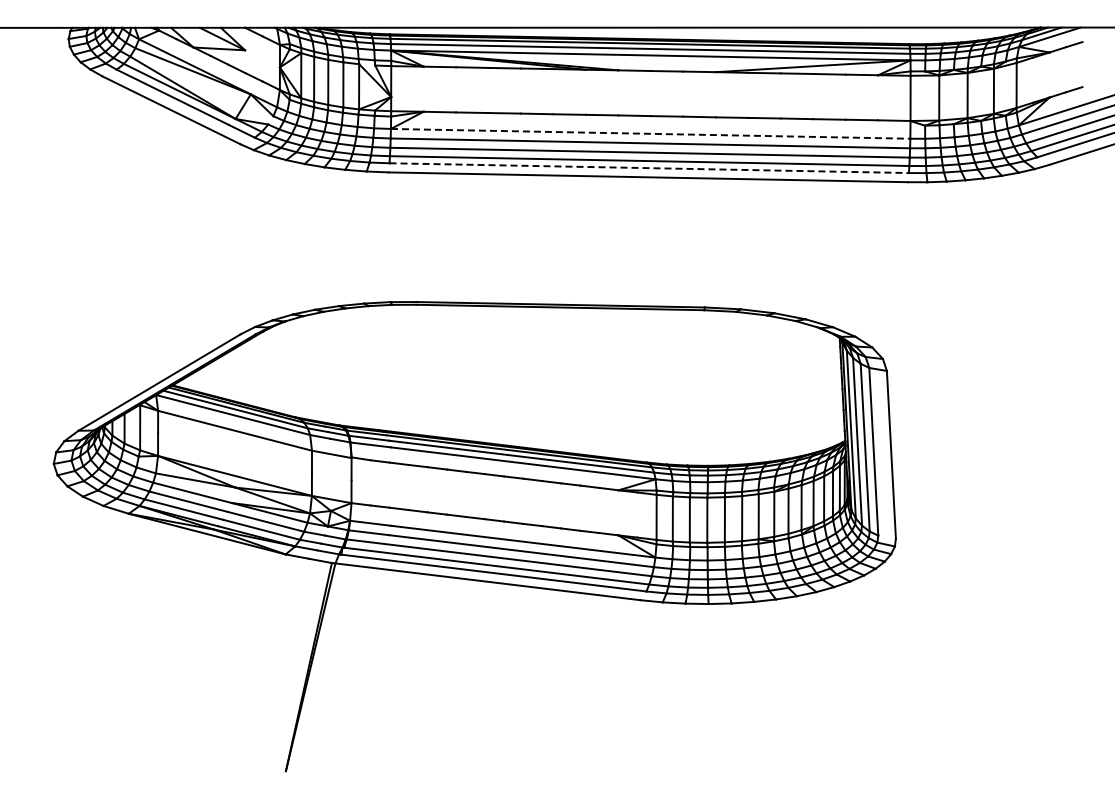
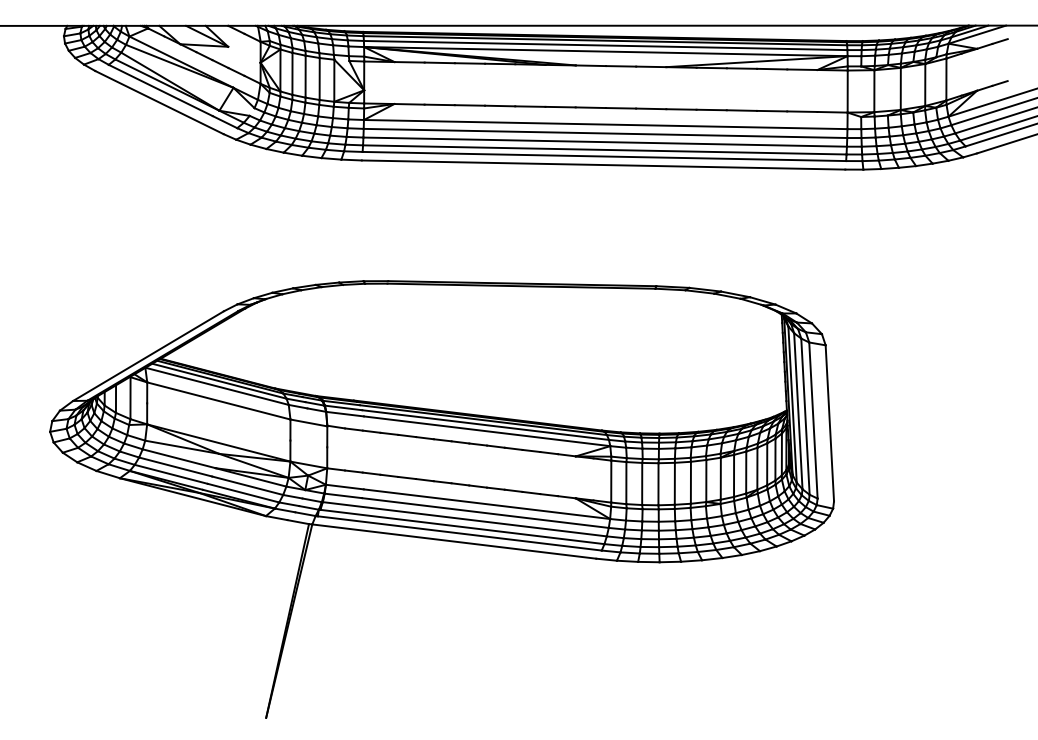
line: (650, 133) -> (605, 124), dashed -> solid
line: (649, 168) -> (604, 156), dashed -> solid

